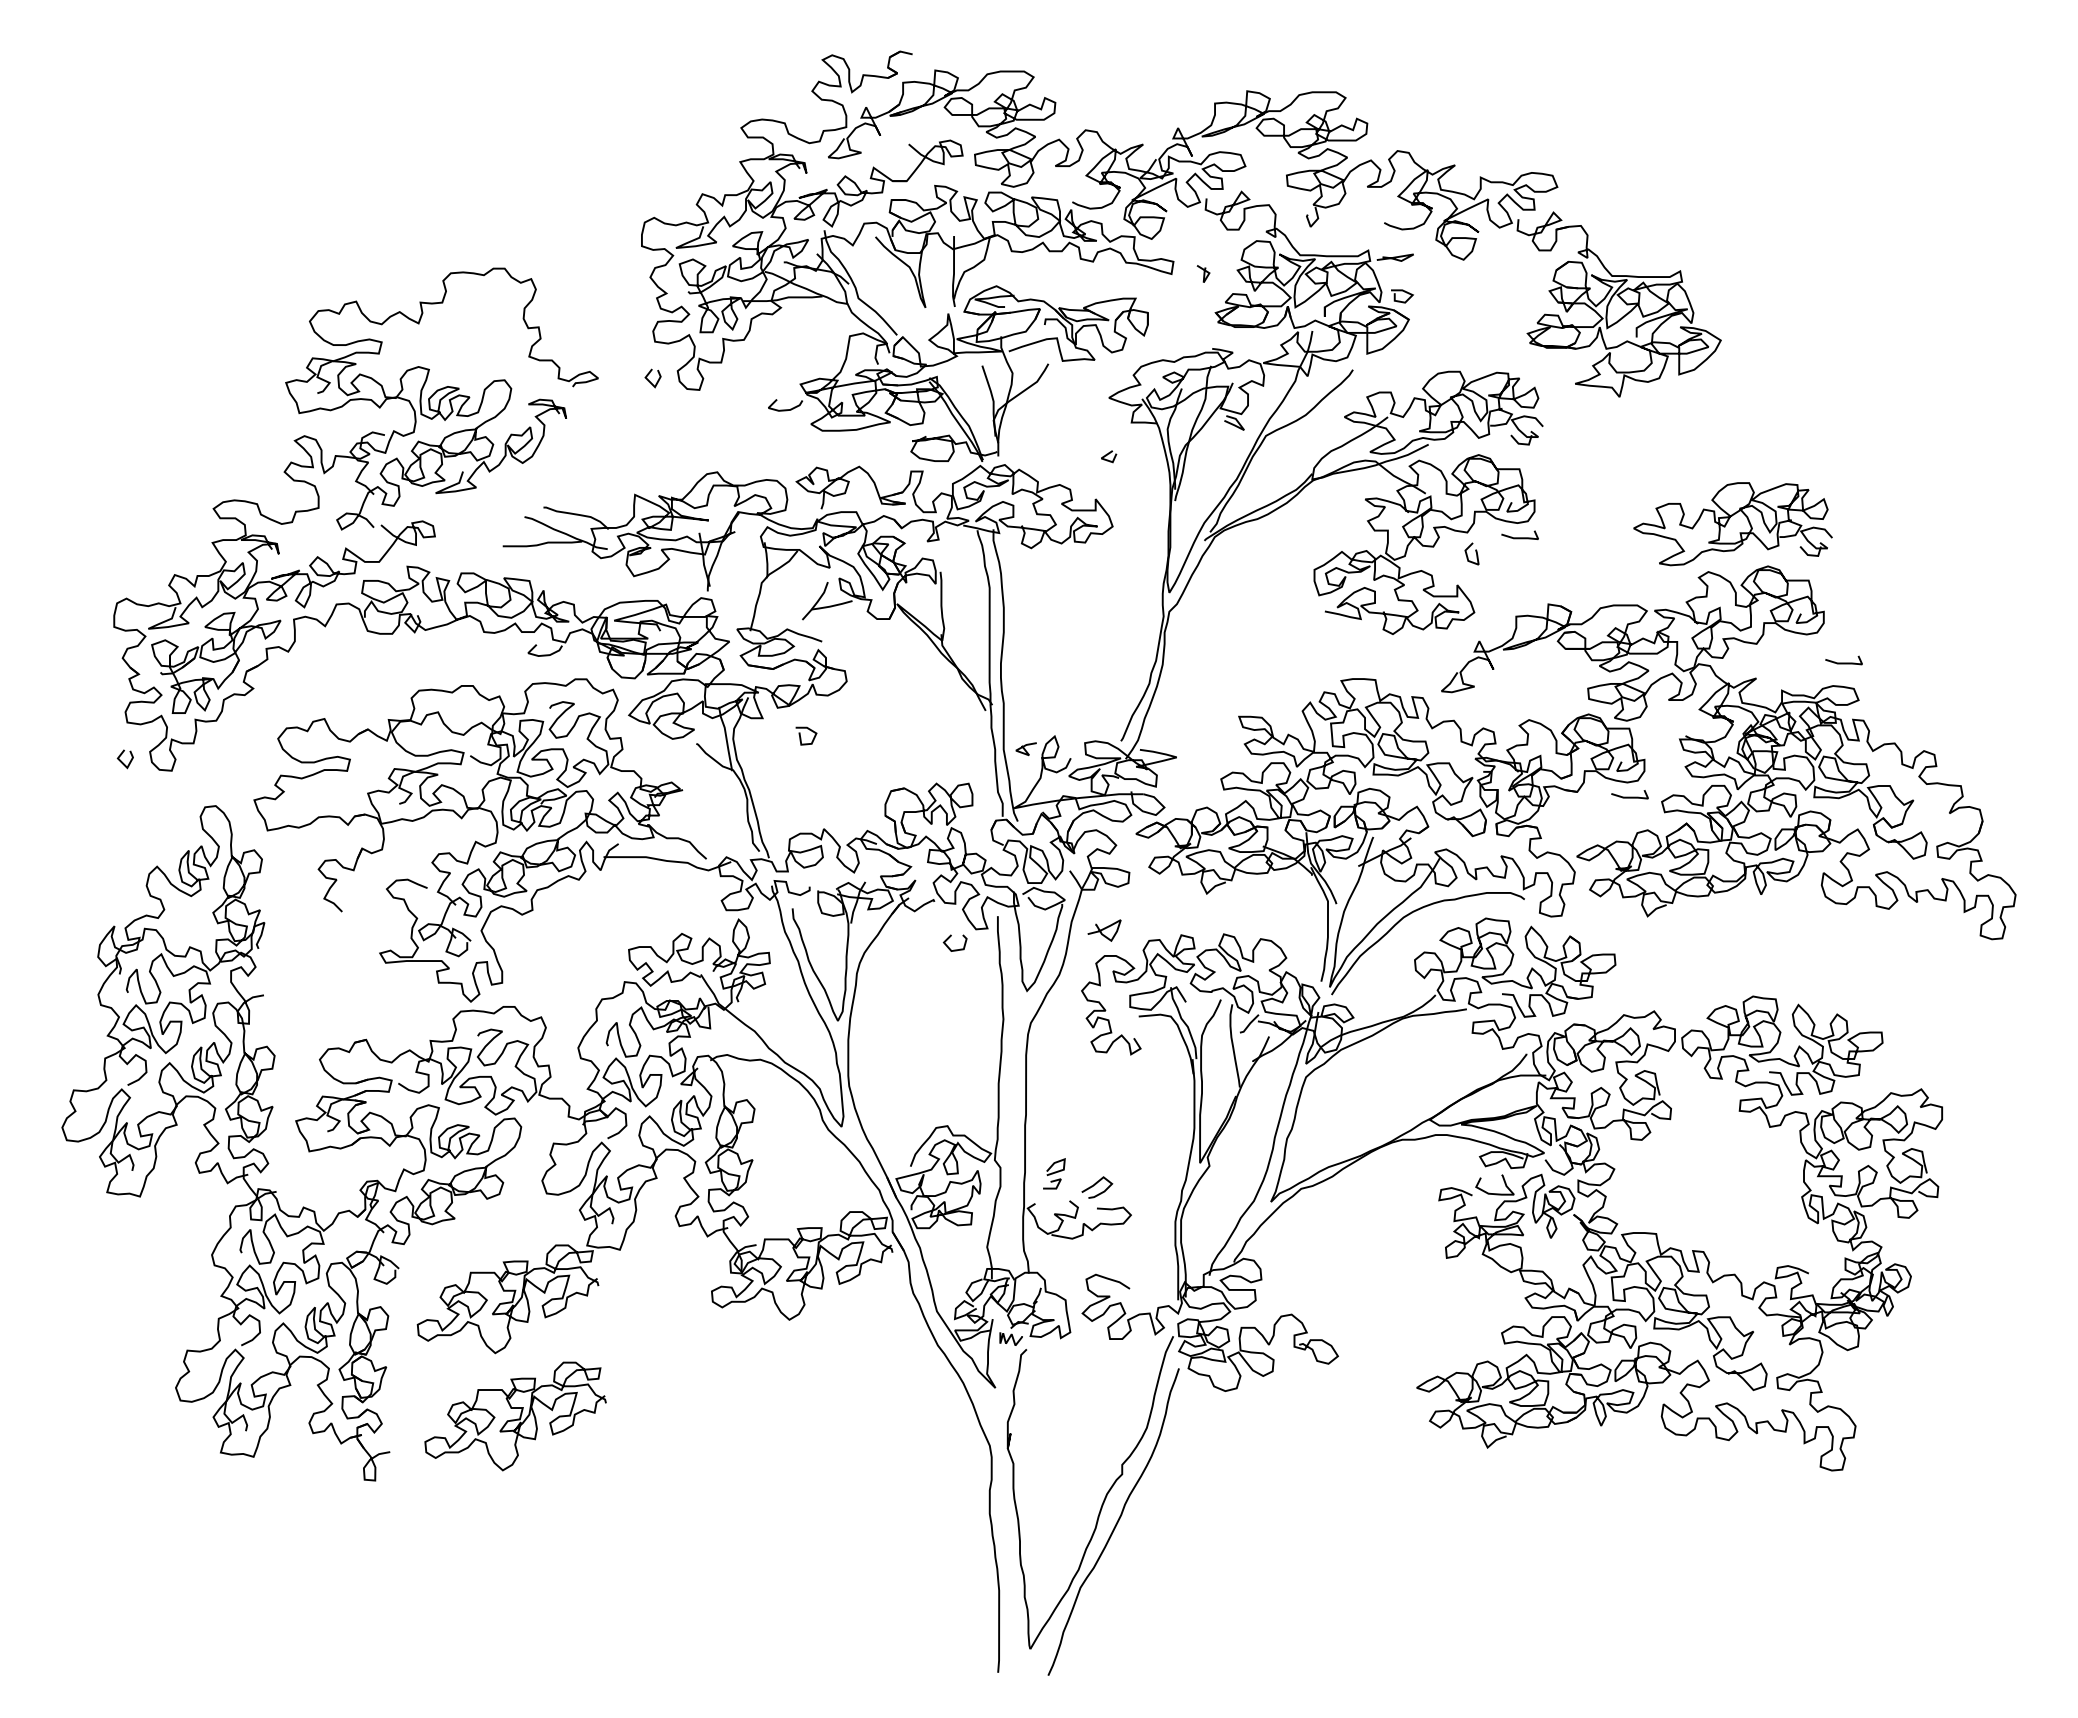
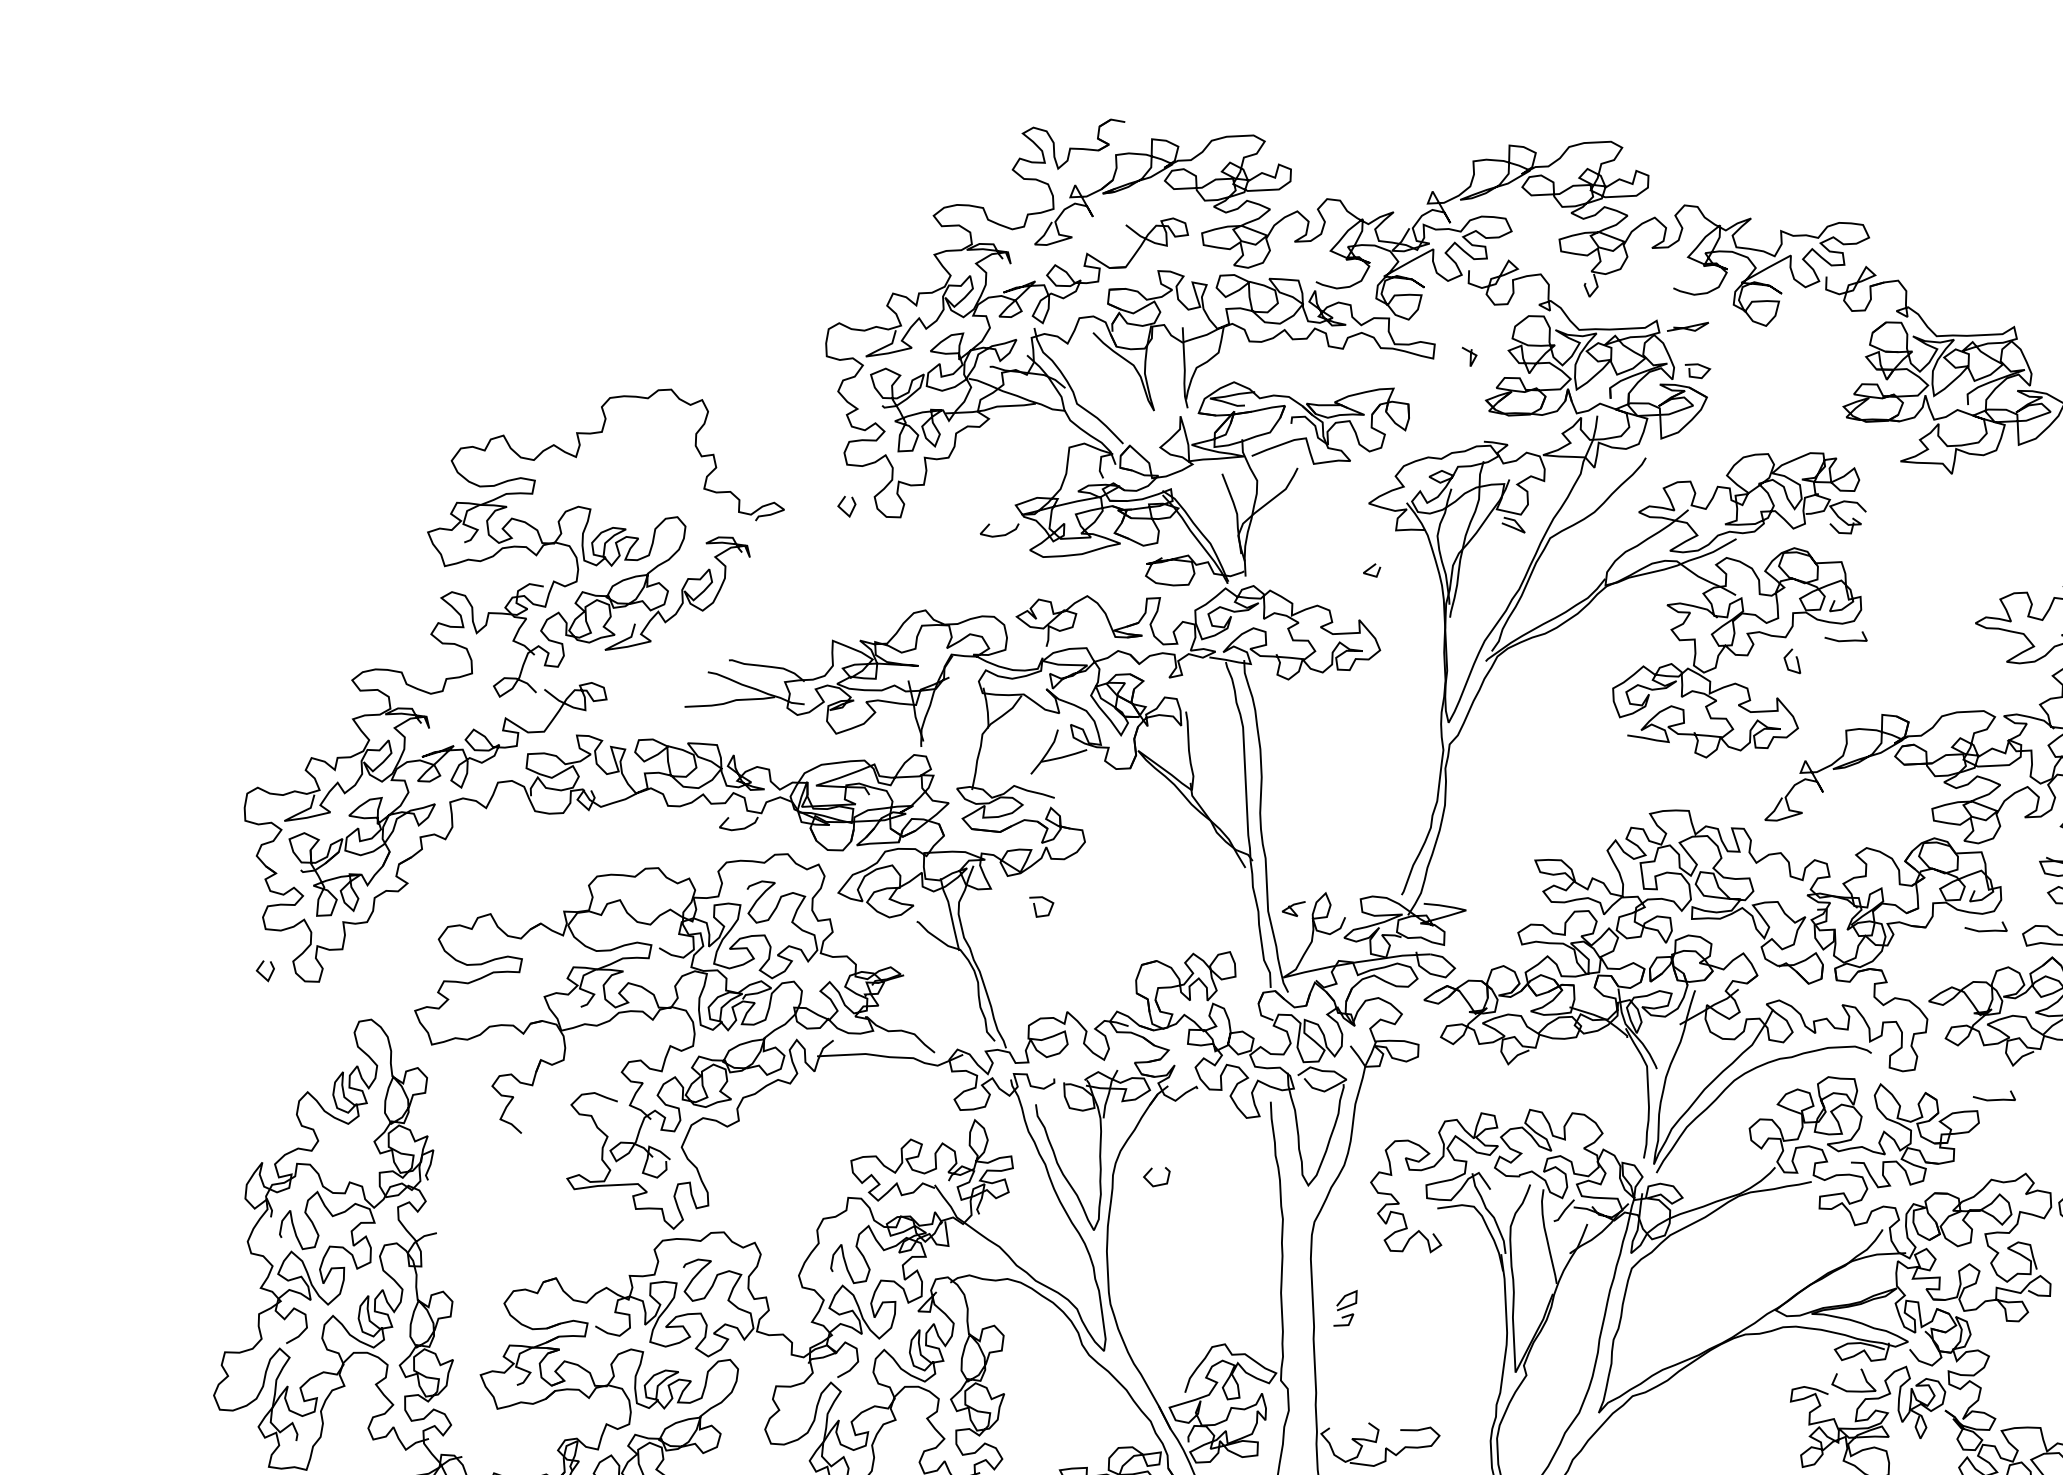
curve: (1104, 929) -> (1393, 1110), removed
curve: (950, 937) -> (1151, 1170), moved
line: (1629, 944) -> (1993, 1098), added
part: (1054, 1173) -> (1345, 1307), moved
curve: (1095, 1185) -> (1397, 1403), removed

